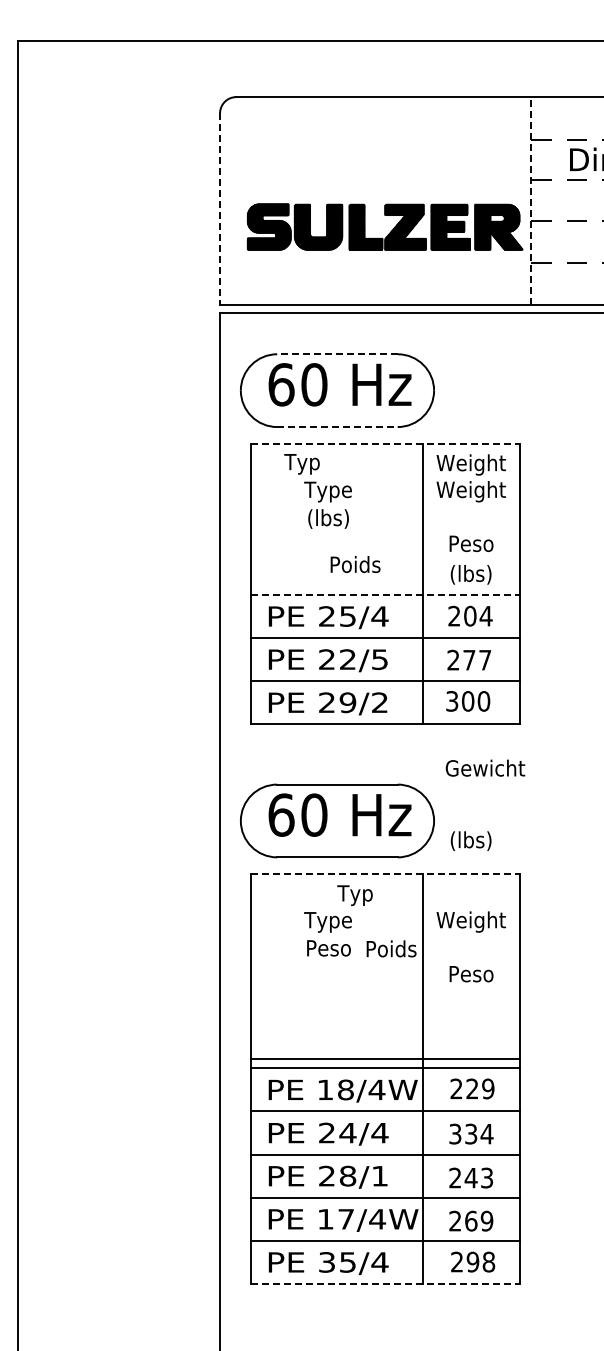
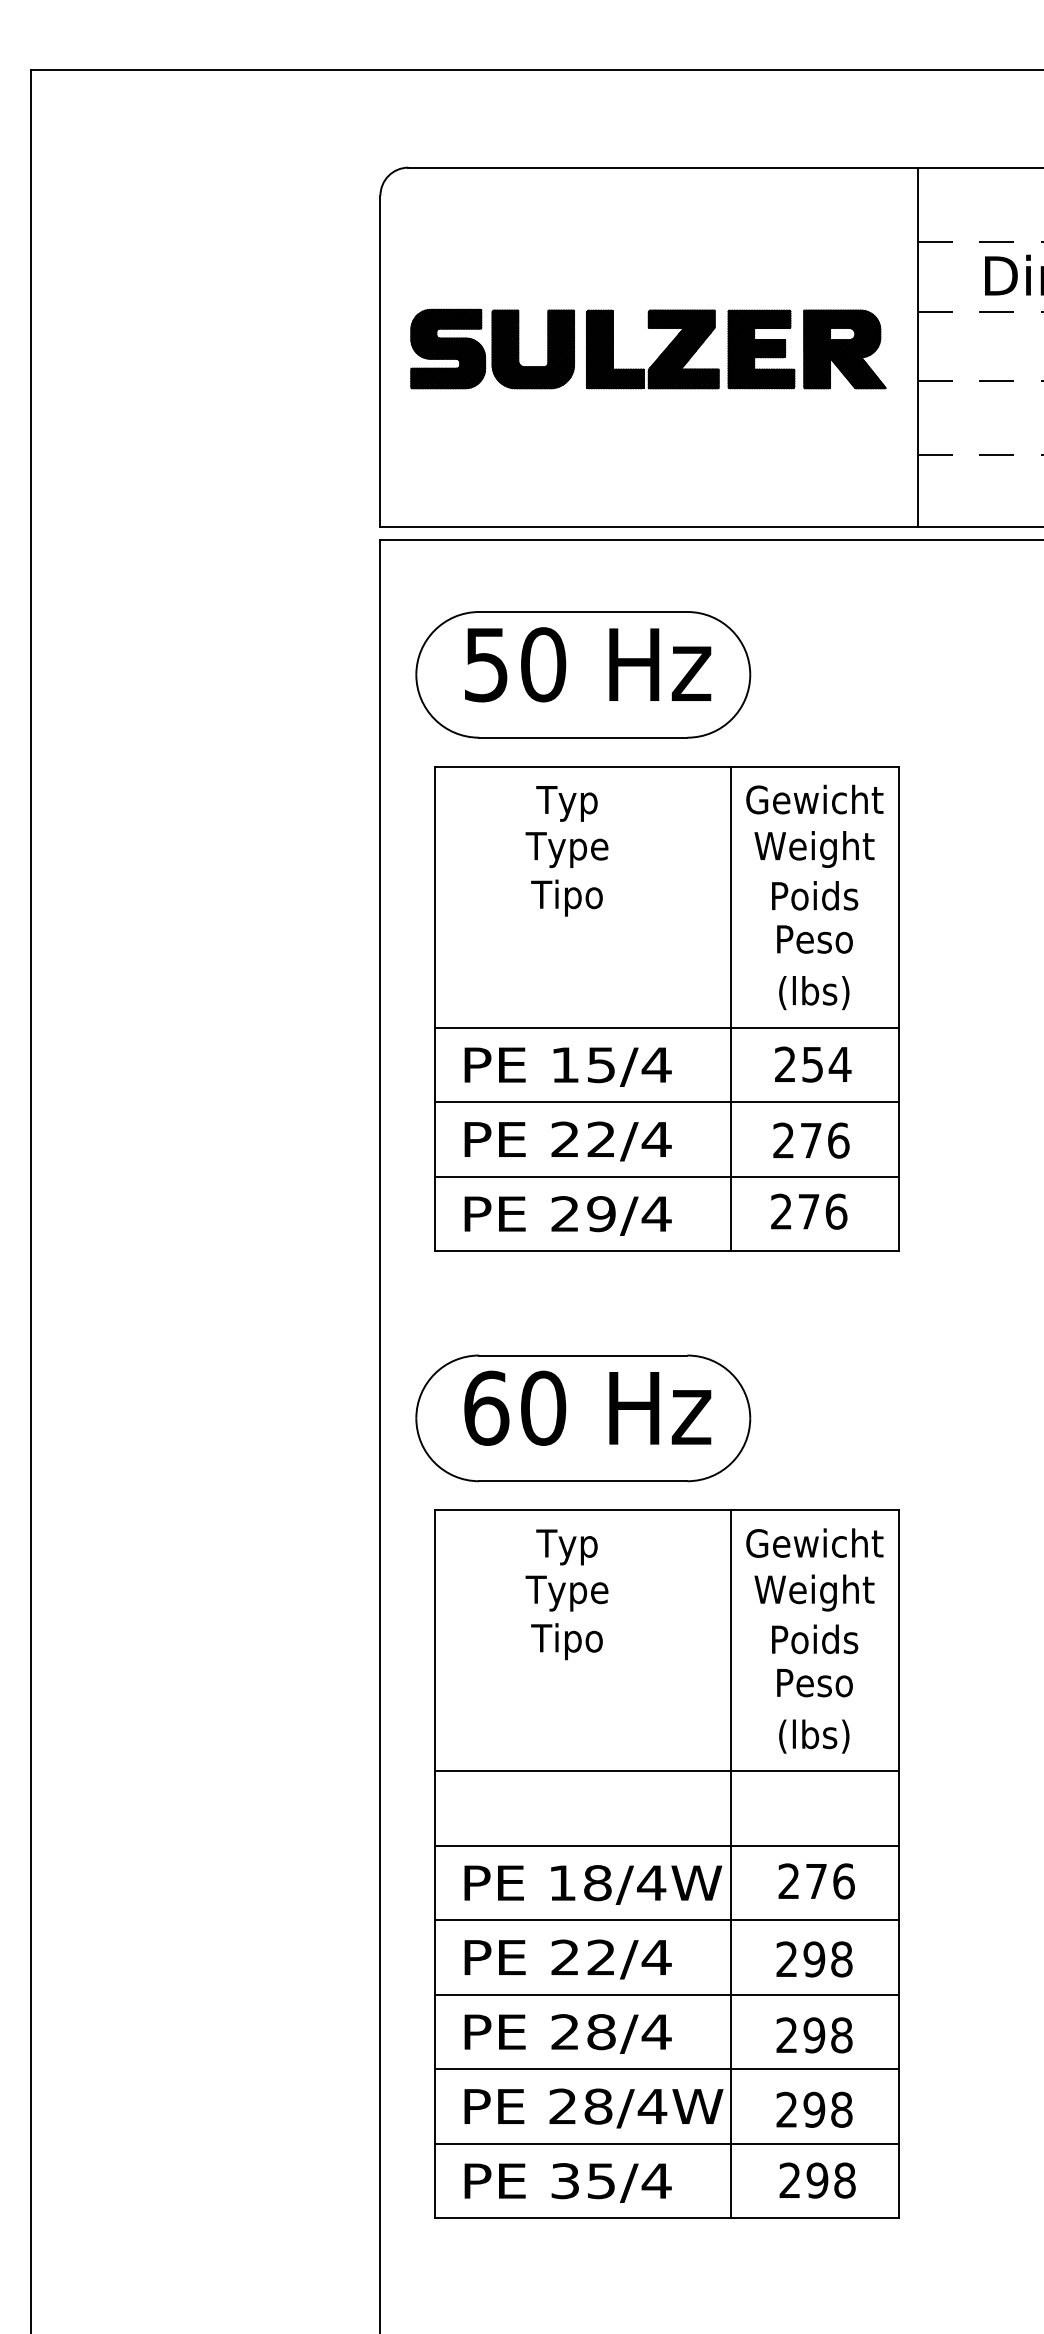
line: (531, 200) -> (918, 346), dashed -> solid
line: (220, 209) -> (381, 361), dashed -> solid
part: (390, 231) -> (657, 356), moved
line: (336, 354) -> (581, 612), dashed -> solid
text: (281, 384) -> (486, 664), 60 -> 50
line: (337, 427) -> (583, 738), dashed -> solid
line: (386, 443) -> (667, 766), dashed -> solid
text: (301, 464) -> (566, 804), moved
text: (471, 464) -> (814, 802), Weight -> Gewicht
text: (327, 519) -> (566, 897), (lbs) -> Tipo
text: (355, 564) -> (814, 895), moved
line: (386, 594) -> (667, 1027), dashed -> solid
text: (470, 615) -> (813, 1063), 204 -> 254
text: (326, 616) -> (564, 1065), 25/4 -> 15/4
text: (379, 659) -> (655, 1139), 22/5 -> 22/4
text: (485, 659) -> (839, 1139), 277 -> 276
text: (468, 701) -> (809, 1211), 300 -> 276
text: (379, 702) -> (655, 1213), 29/2 -> 29/4
text: (485, 767) -> (814, 1541), moved
text: (470, 840) -> (813, 1735), moved
line: (386, 874) -> (667, 1510), dashed -> solid
text: (354, 895) -> (566, 1547), moved
text: (391, 948) -> (814, 1638), moved
text: (328, 949) -> (567, 1640), Peso -> Tipo
line: (385, 1059) -> (666, 1771), moved
text: (480, 1088) -> (830, 1880), 229 -> 276
text: (347, 1132) -> (600, 1956), 24/4 -> 22/4
text: (471, 1133) -> (814, 1958), 334 -> 298
text: (379, 1176) -> (655, 2032), 28/1 -> 28/4
text: (478, 1177) -> (826, 2034), 243 -> 298
text: (336, 1218) -> (581, 2105), 17/4W -> 28/4W
text: (479, 1220) -> (828, 2108), 269 -> 298
line: (386, 1283) -> (667, 2217), dashed -> solid

